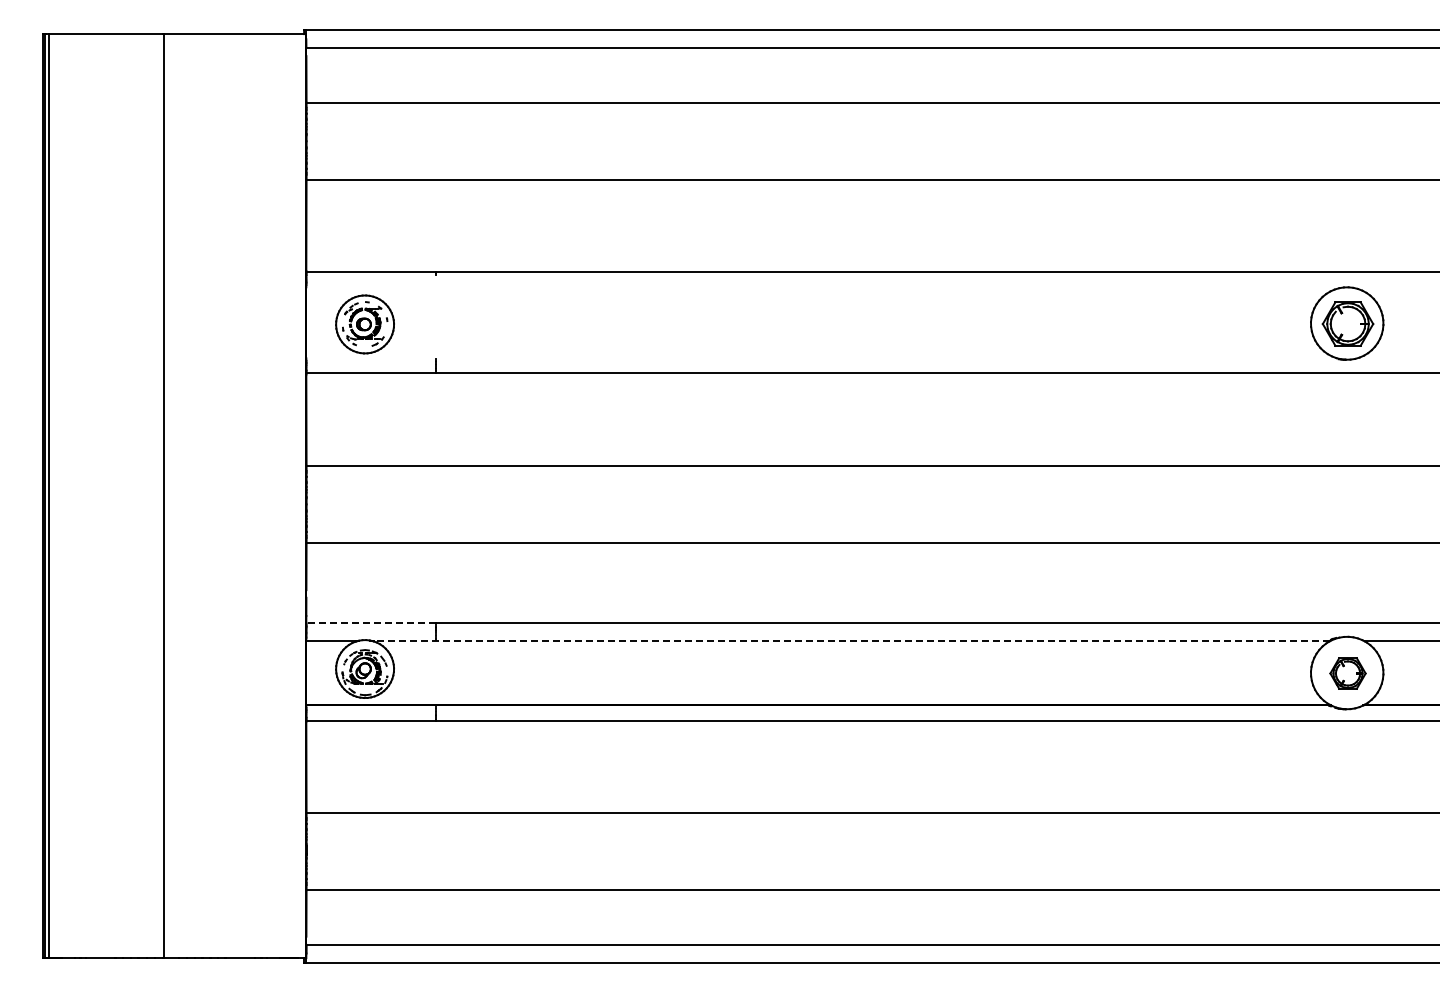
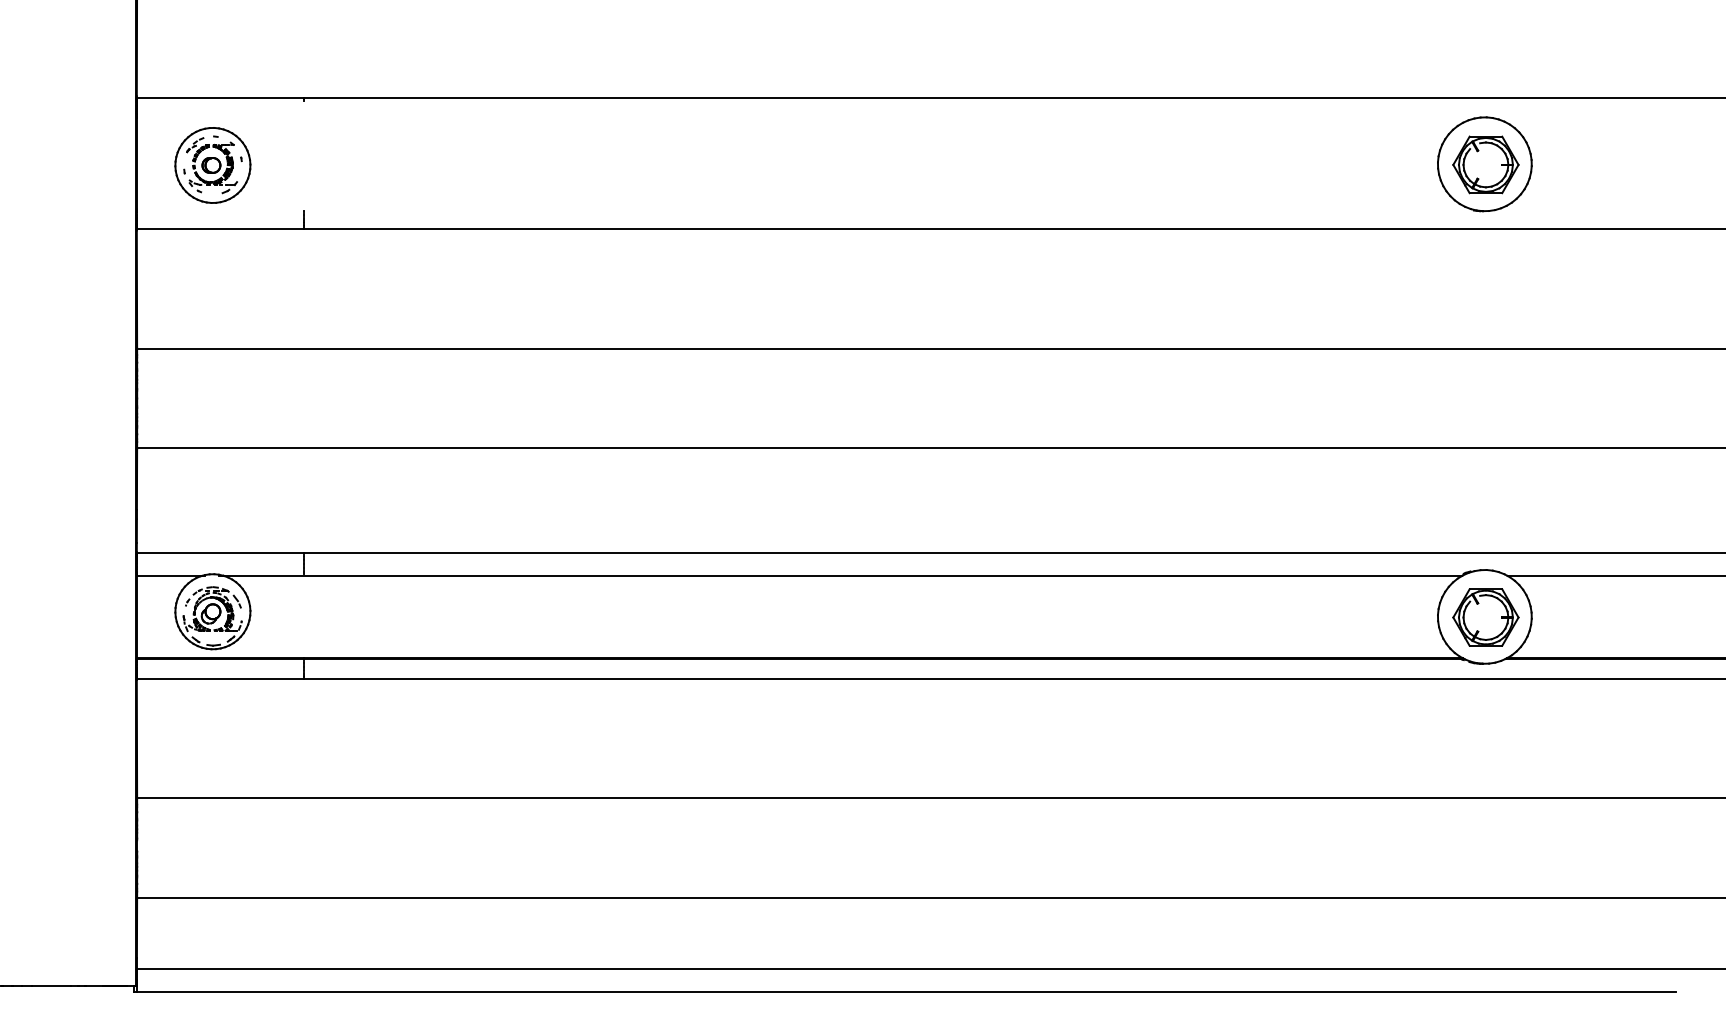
line: (371, 623) -> (221, 552), dashed -> solid
line: (851, 641) -> (842, 576), dashed -> solid
part: (1347, 673) -> (1485, 617), size x1.43

